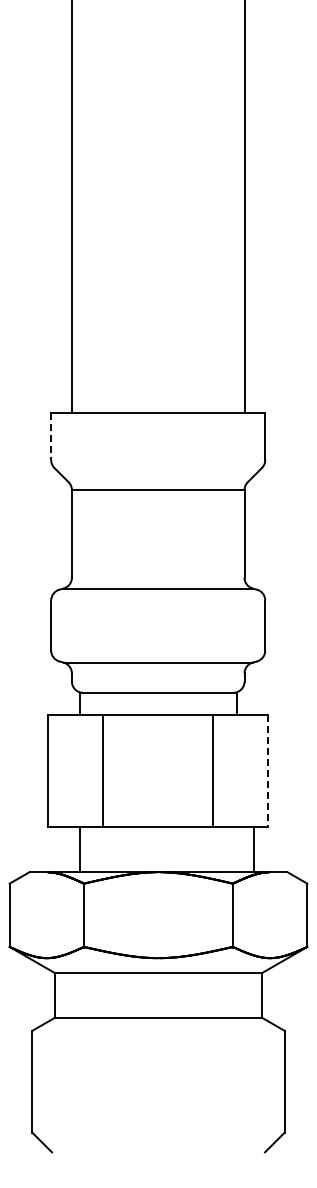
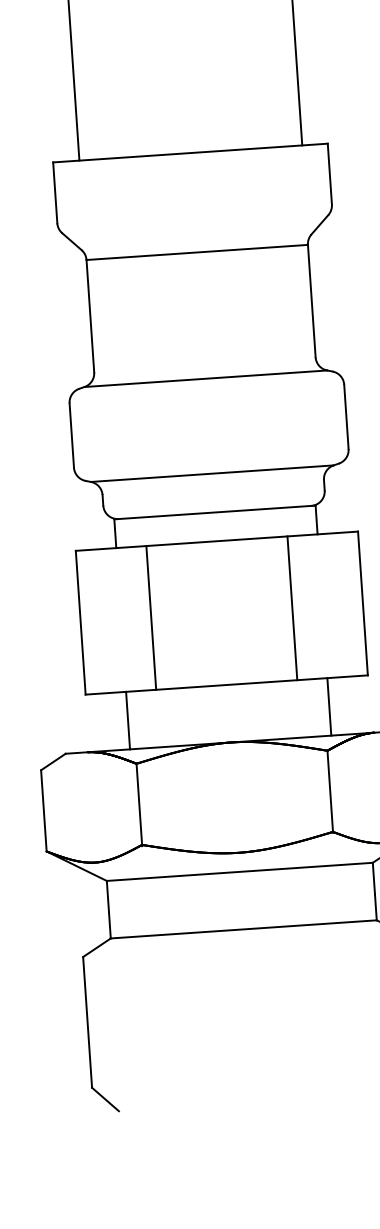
line: (51, 436) -> (55, 193), dashed -> solid
line: (268, 771) -> (363, 603), dashed -> solid
line: (253, 849) -> (329, 706), moved

